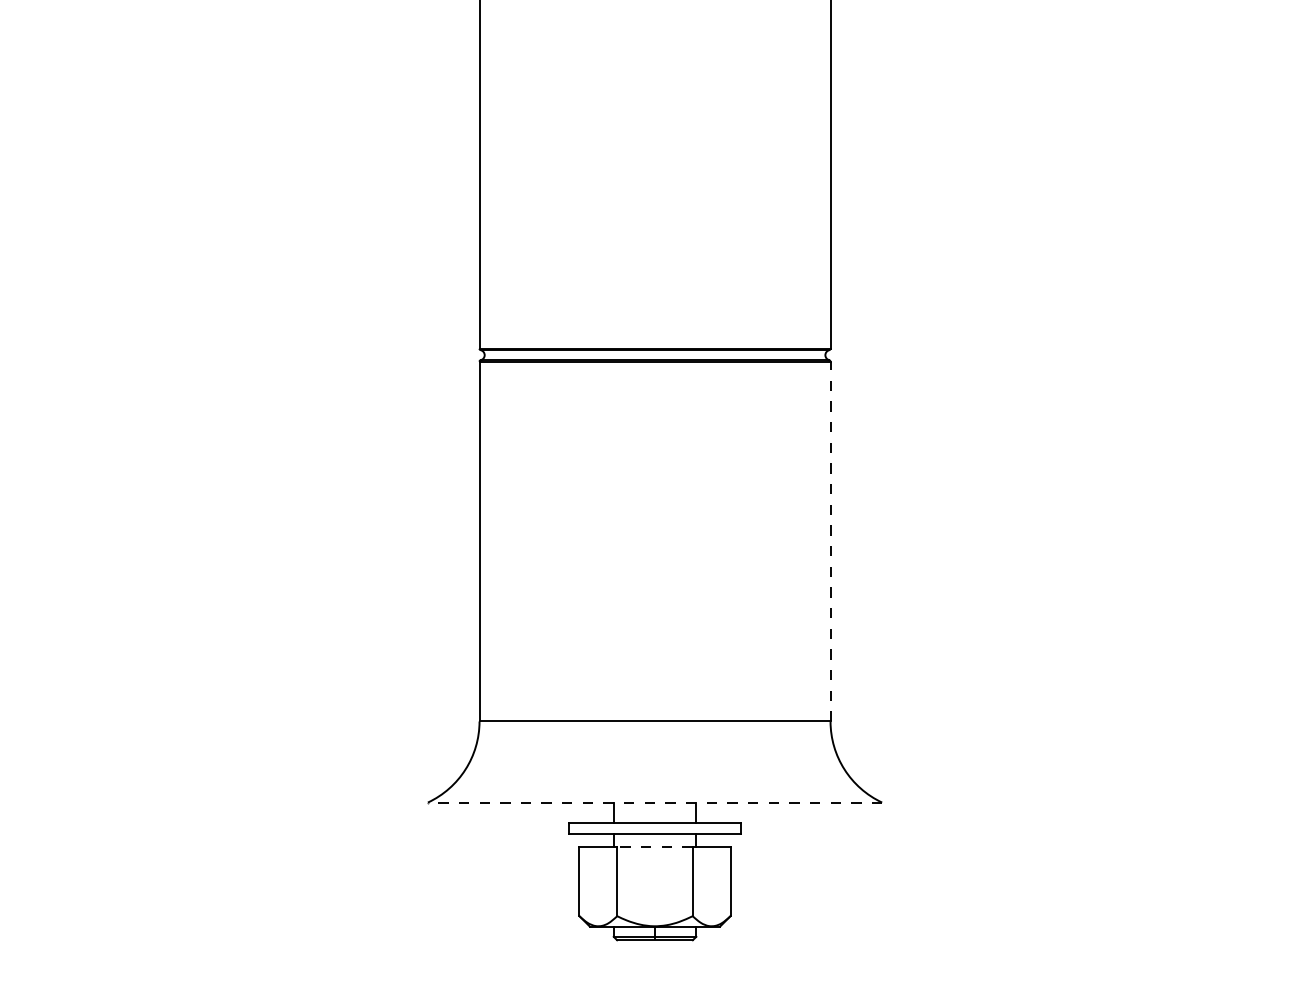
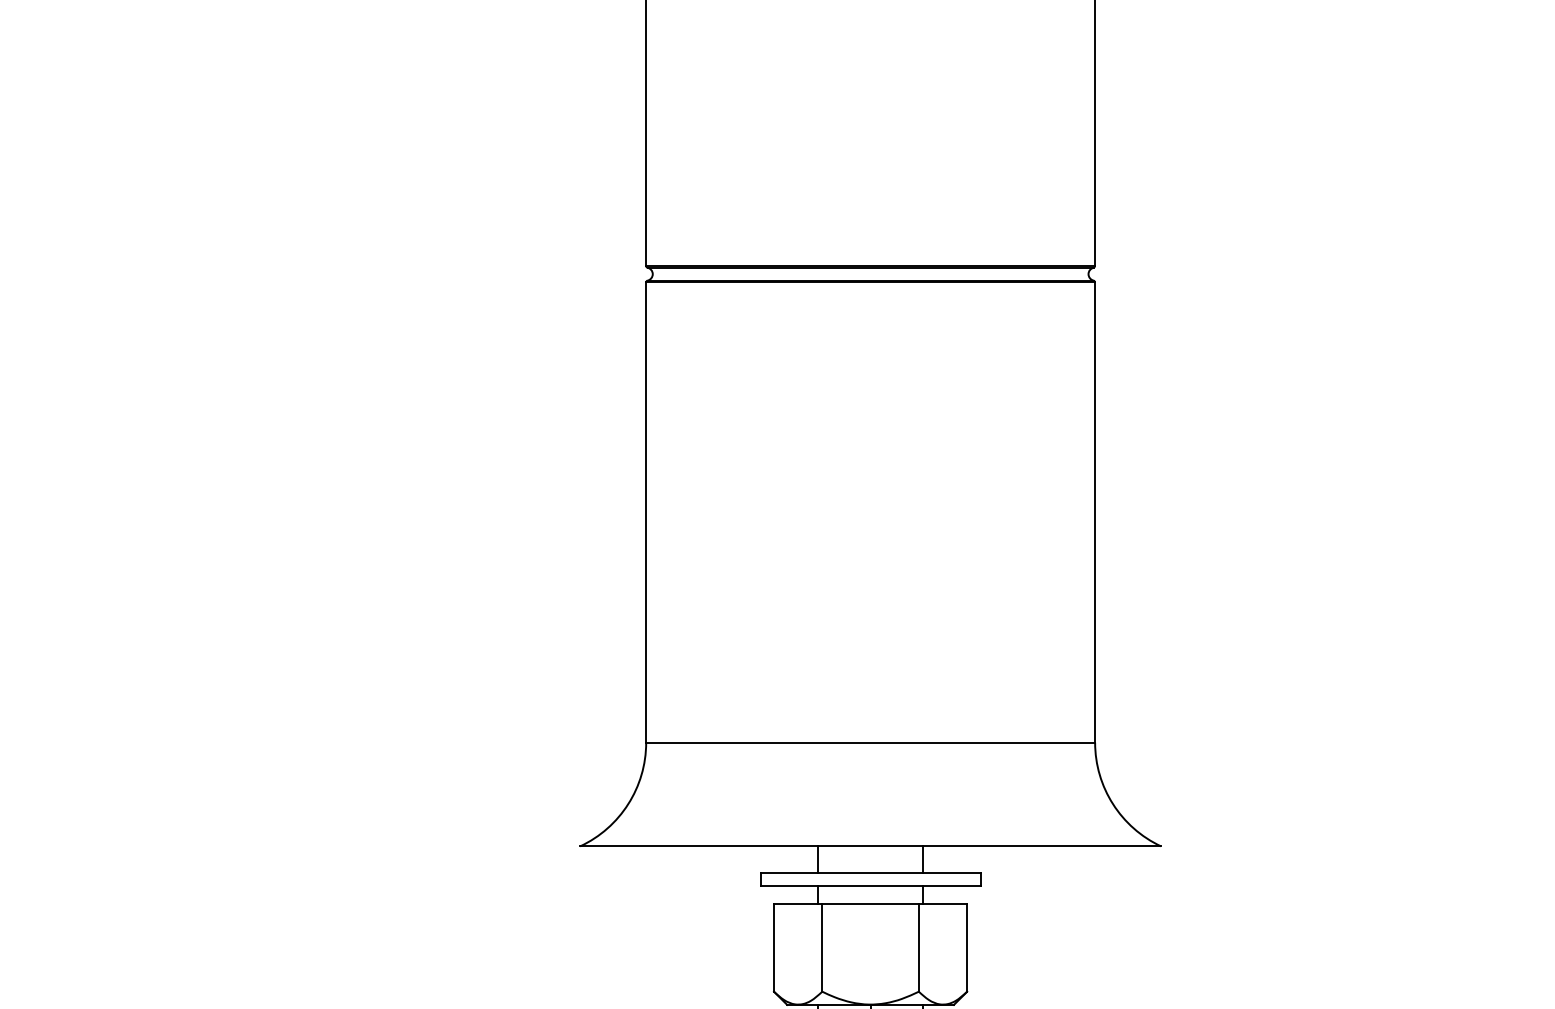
line: (830, 541) -> (1095, 512), dashed -> solid
line: (654, 802) -> (869, 846), dashed -> solid
line: (654, 847) -> (869, 903), dashed -> solid

